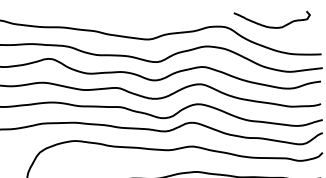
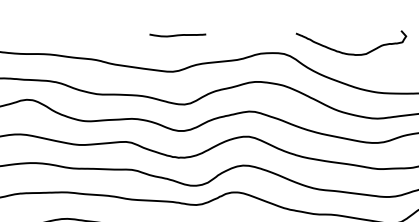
curve: (151, 14) -> (176, 35), added

